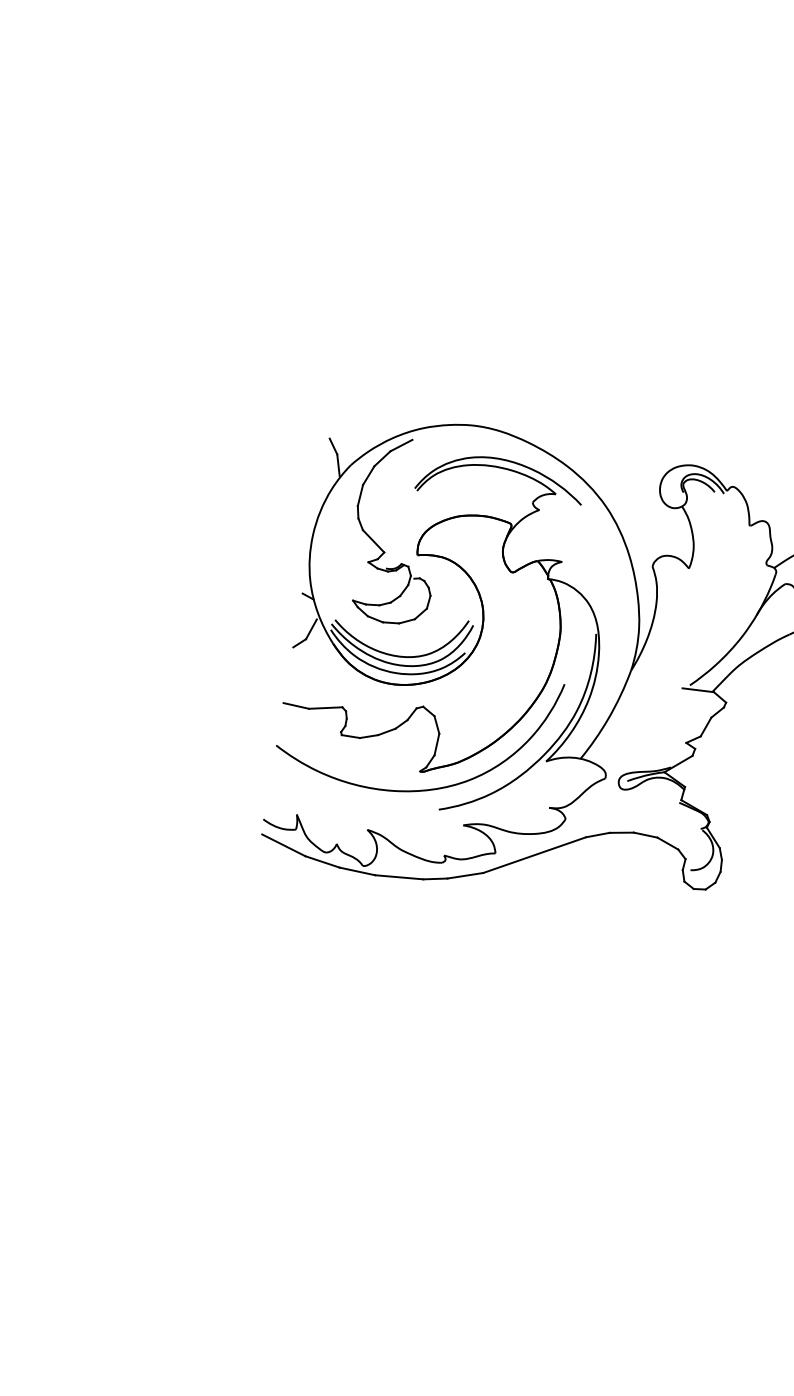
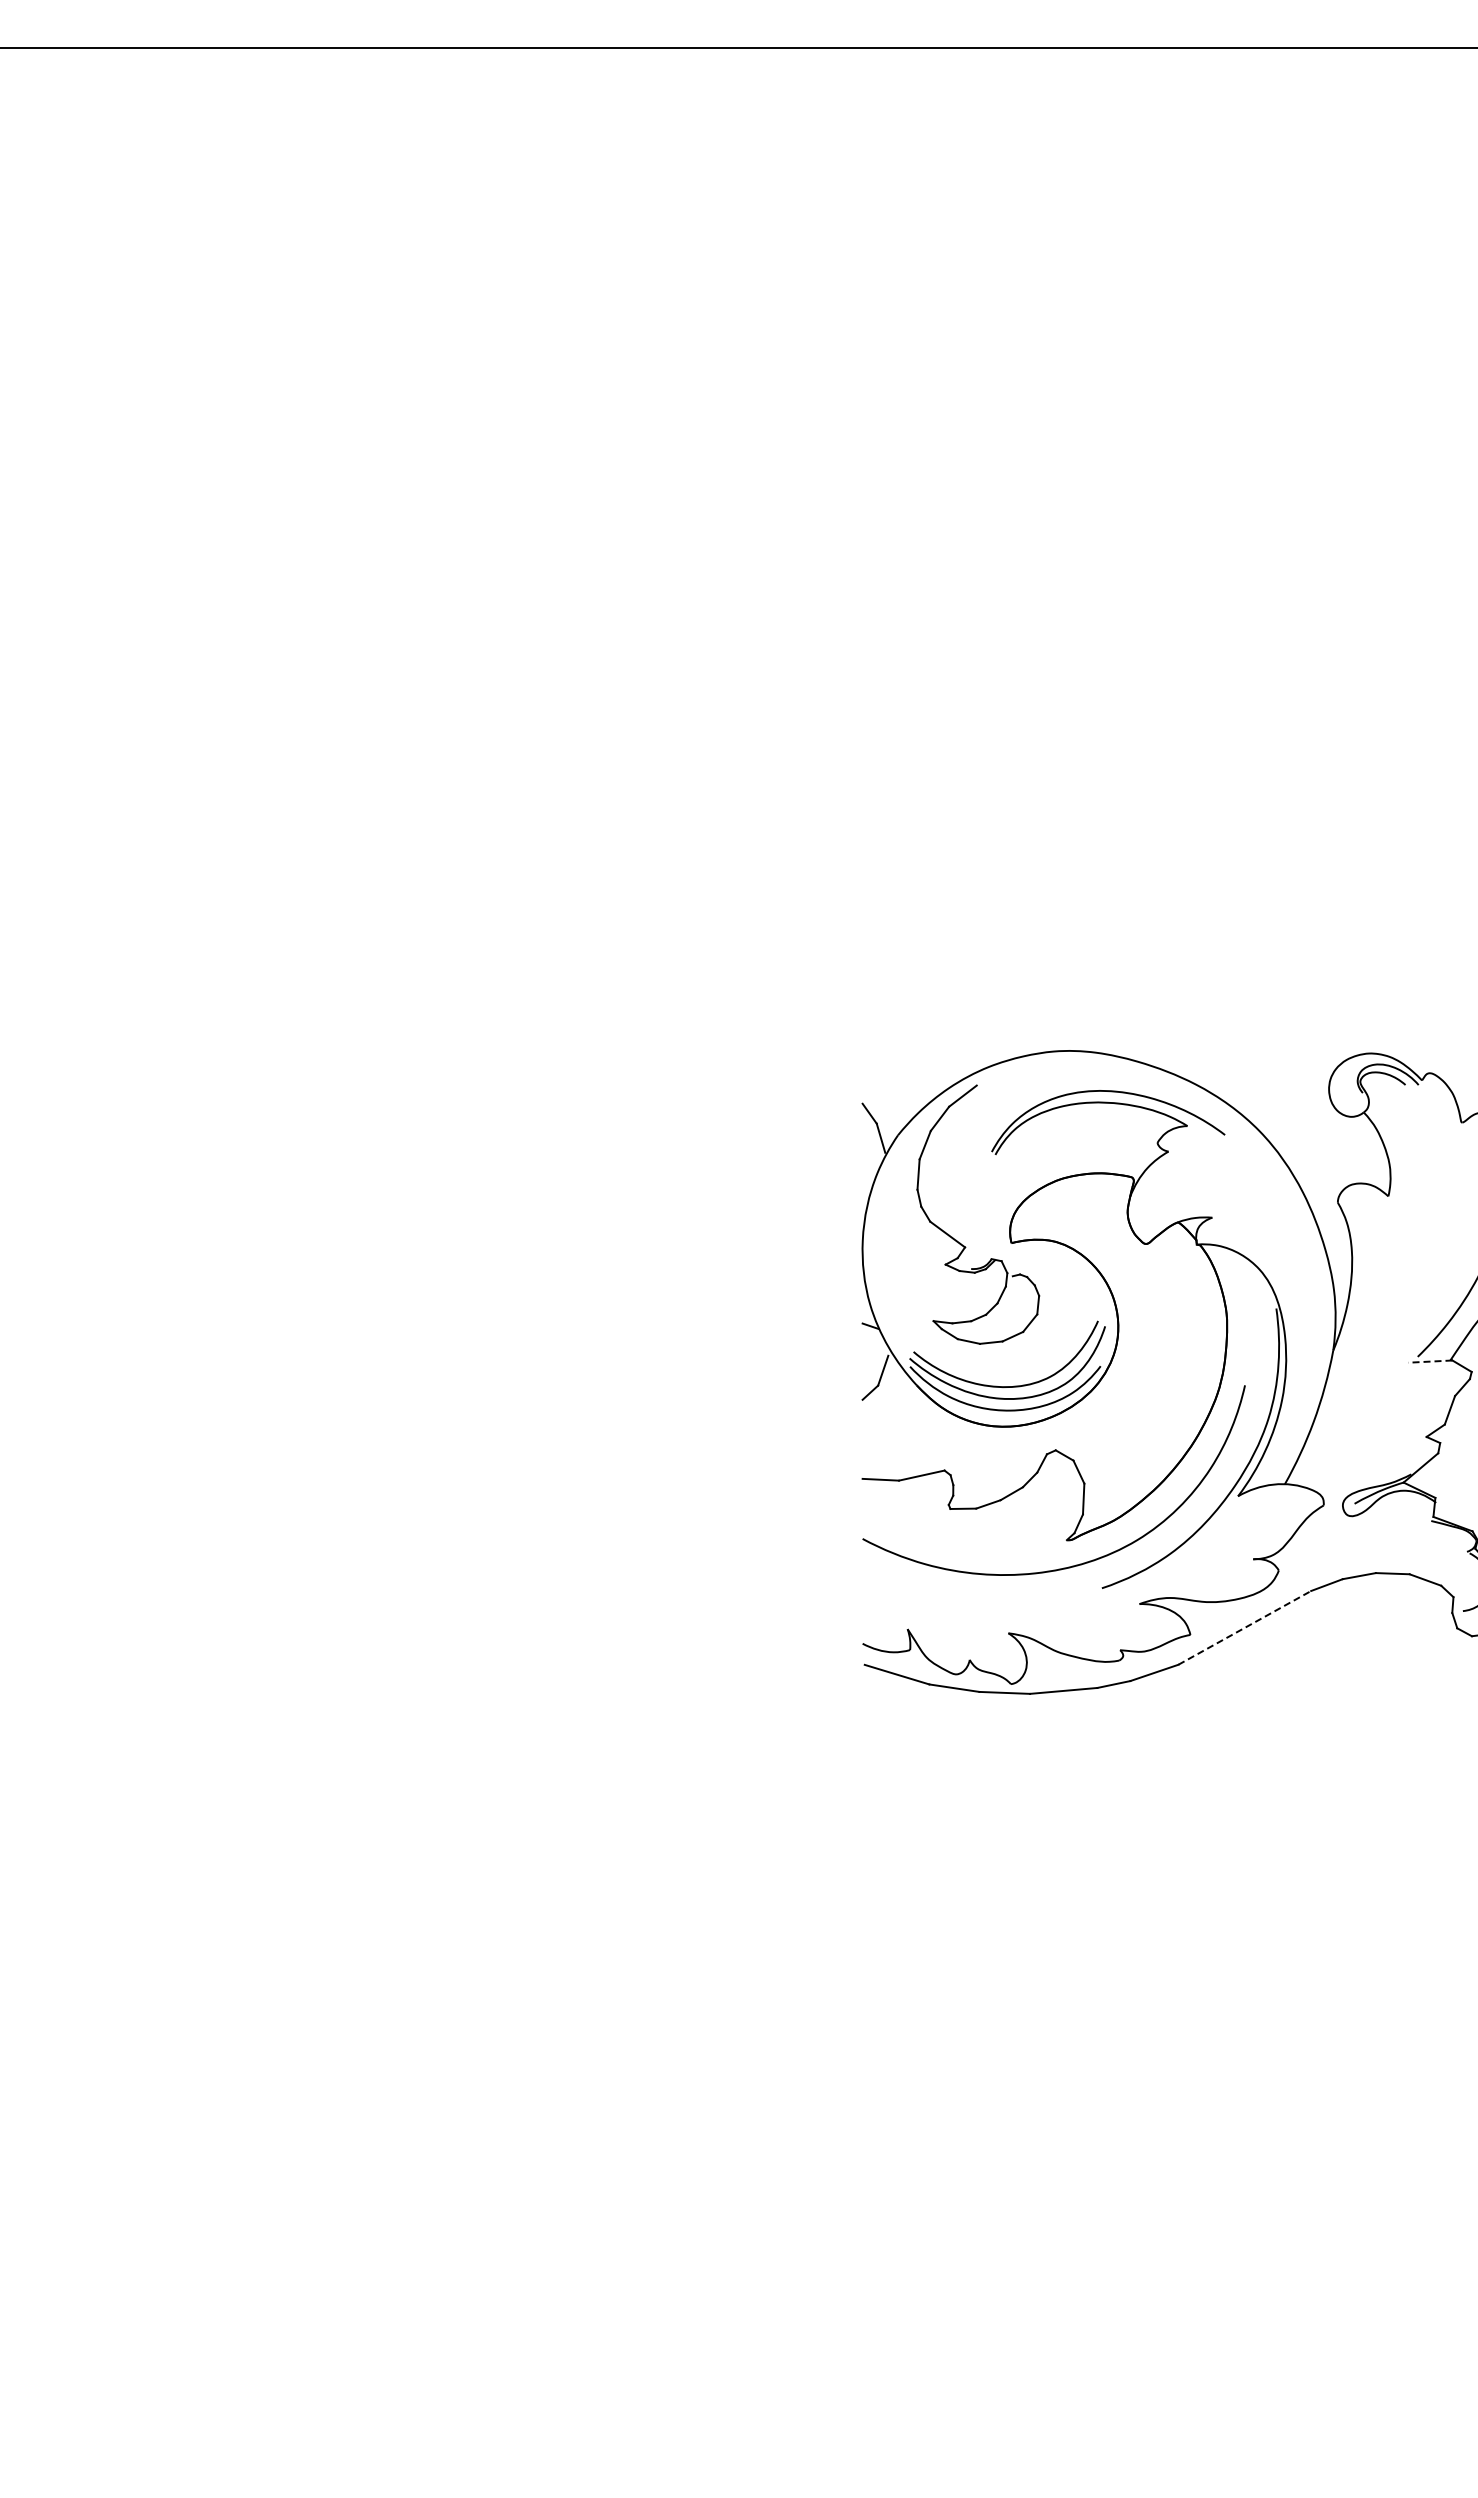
line: (697, 690) -> (1429, 1361), solid -> dashed
line: (534, 854) -> (1244, 1627), solid -> dashed

